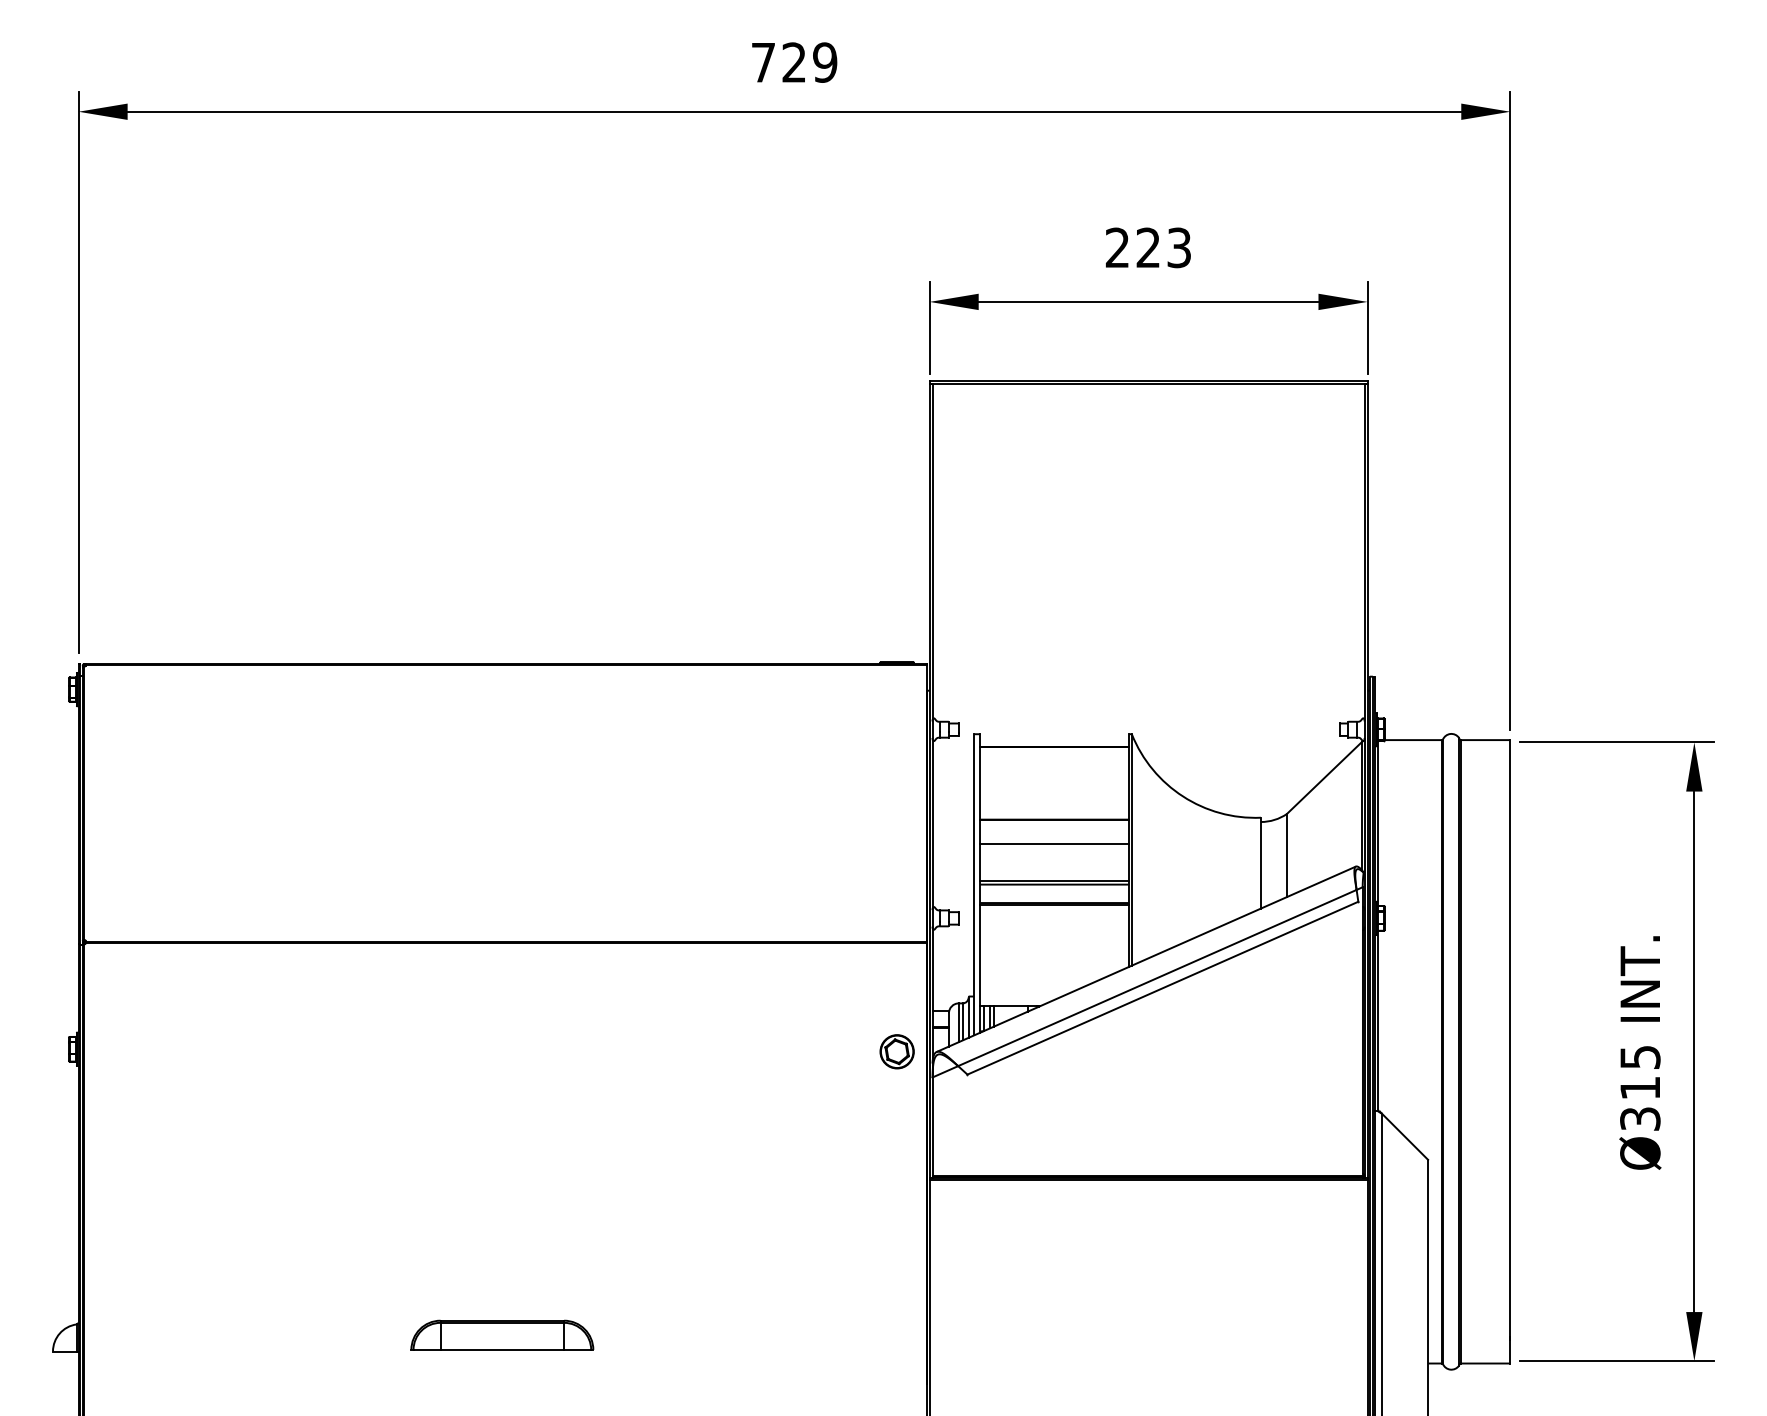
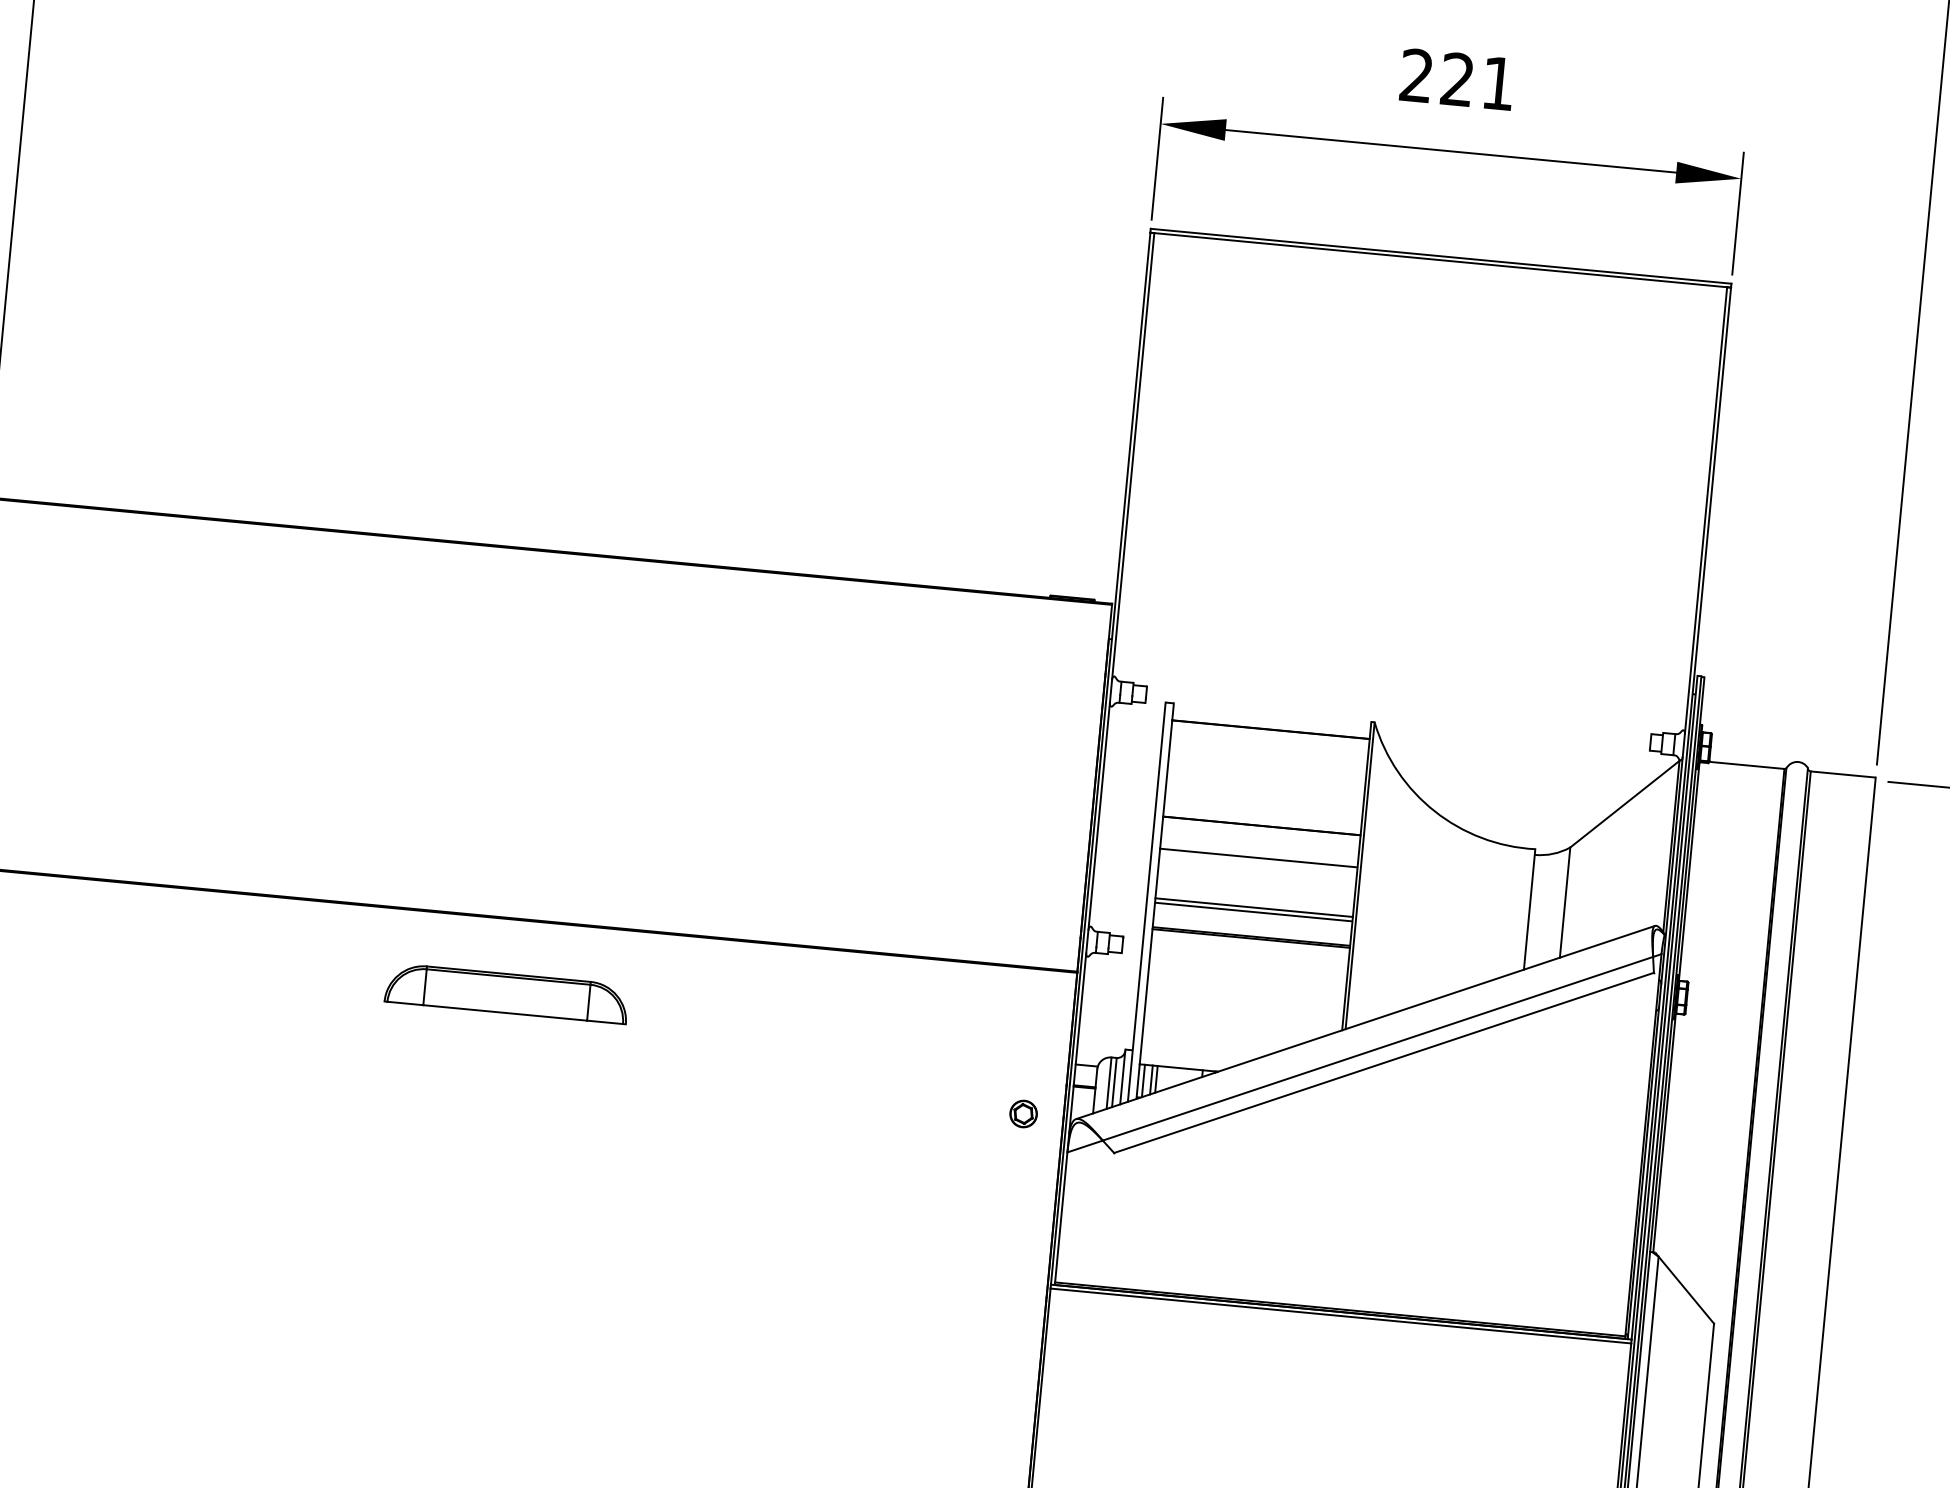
text: (1178, 247) -> (1497, 82), 223 -> 221
part: (896, 1051) -> (1022, 1113), size x0.6
part: (502, 1334) -> (507, 992), moved

